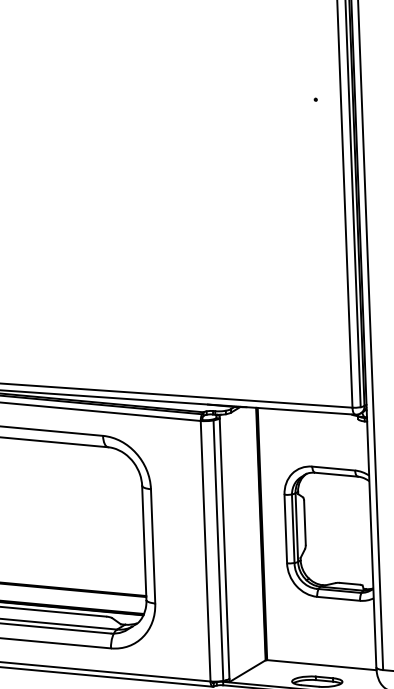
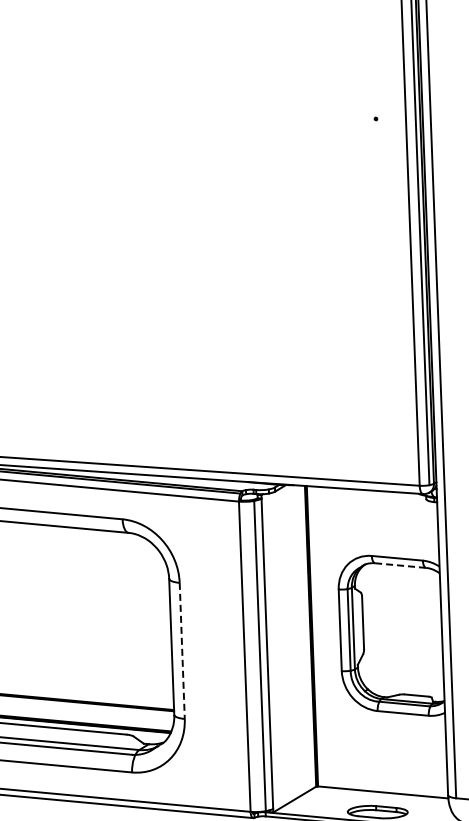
line: (336, 474) -> (400, 565), solid -> dashed
line: (153, 546) -> (182, 651), solid -> dashed

